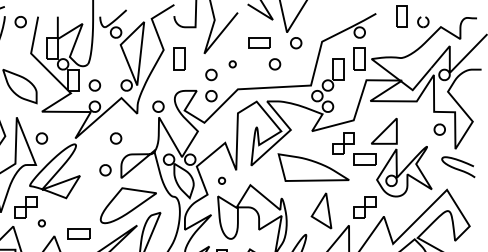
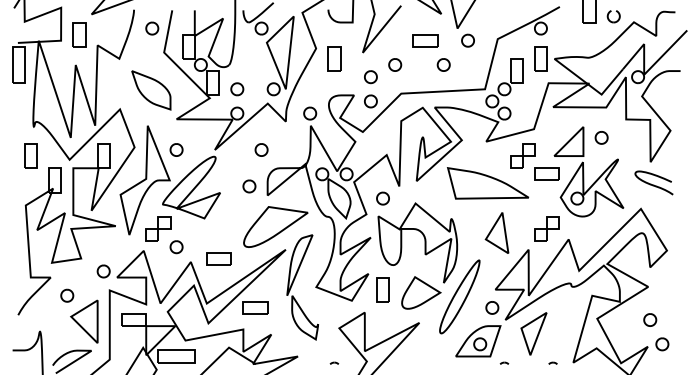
part: (20, 22) -> (152, 28), moved
part: (232, 63) -> (395, 64), size x1.67
part: (439, 129) -> (601, 137), moved
part: (221, 180) -> (382, 198), size x1.67
part: (41, 223) -> (176, 247), size x1.67

